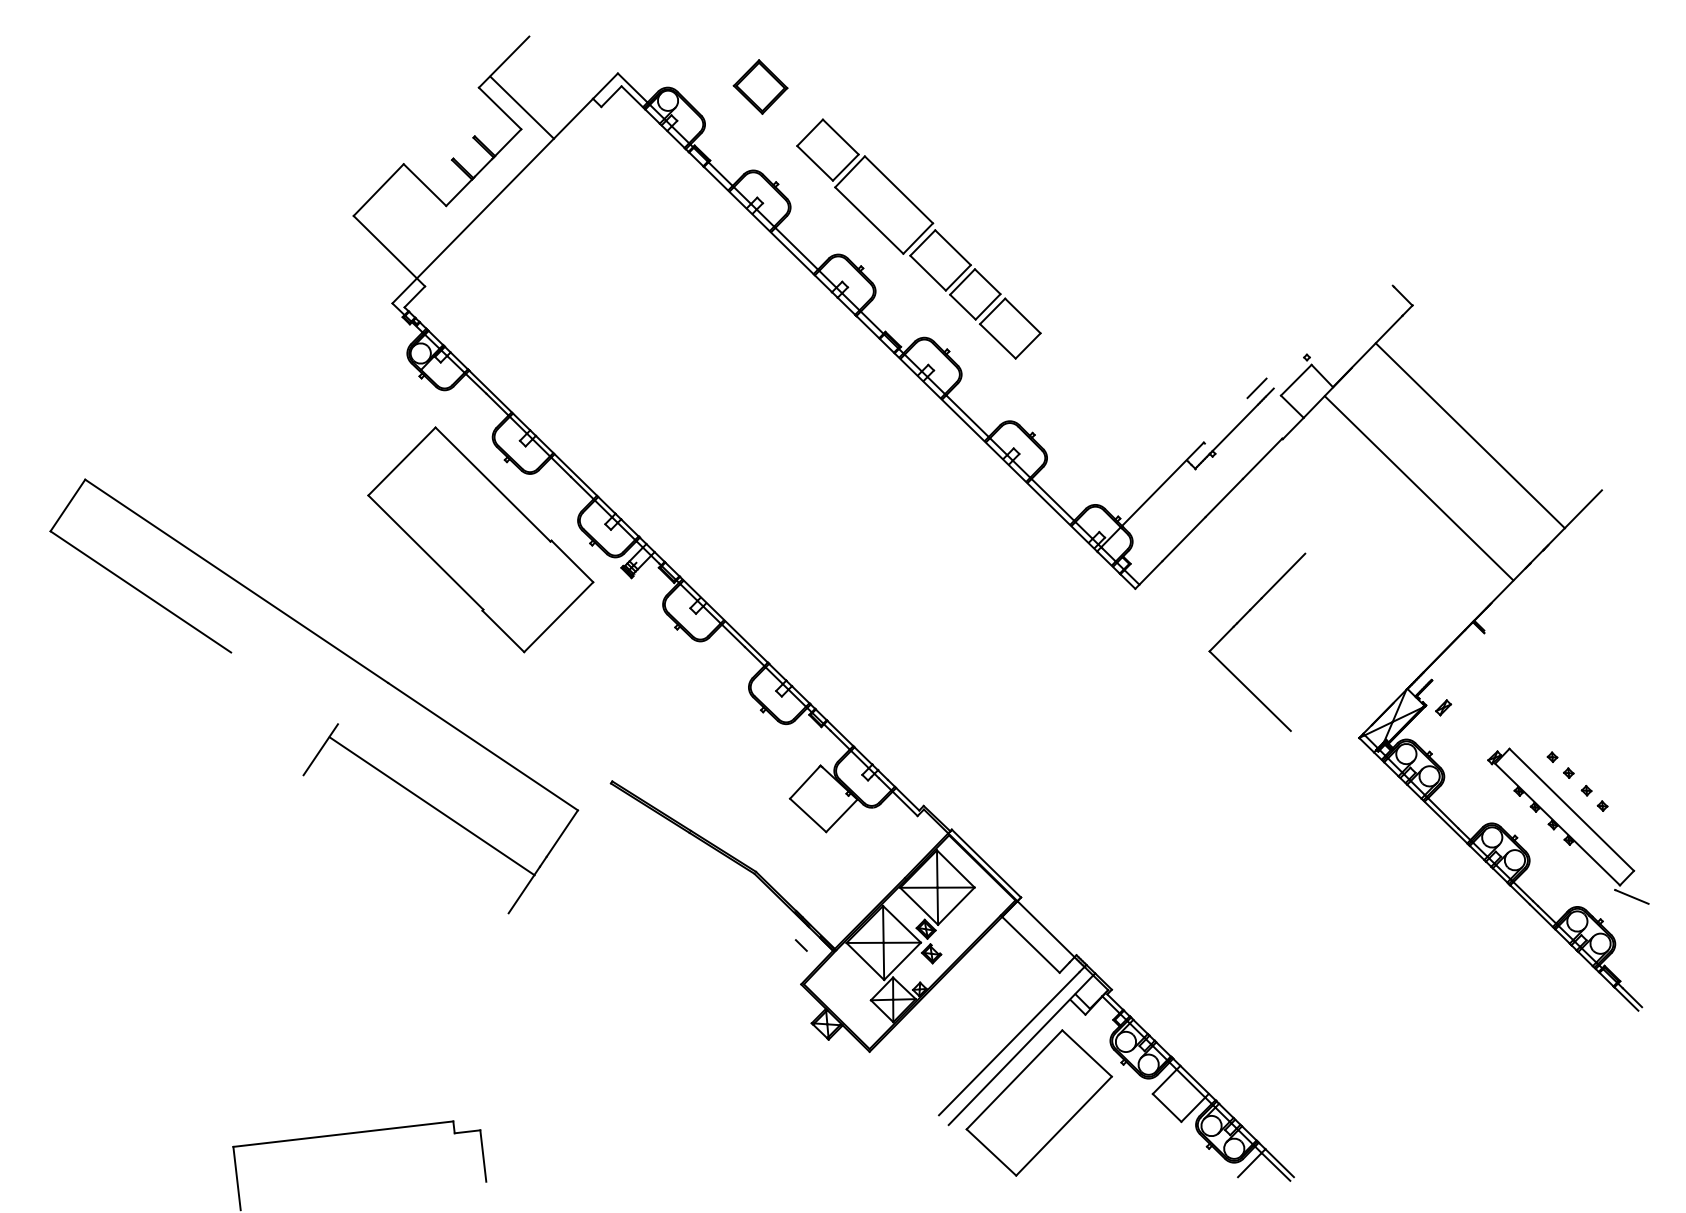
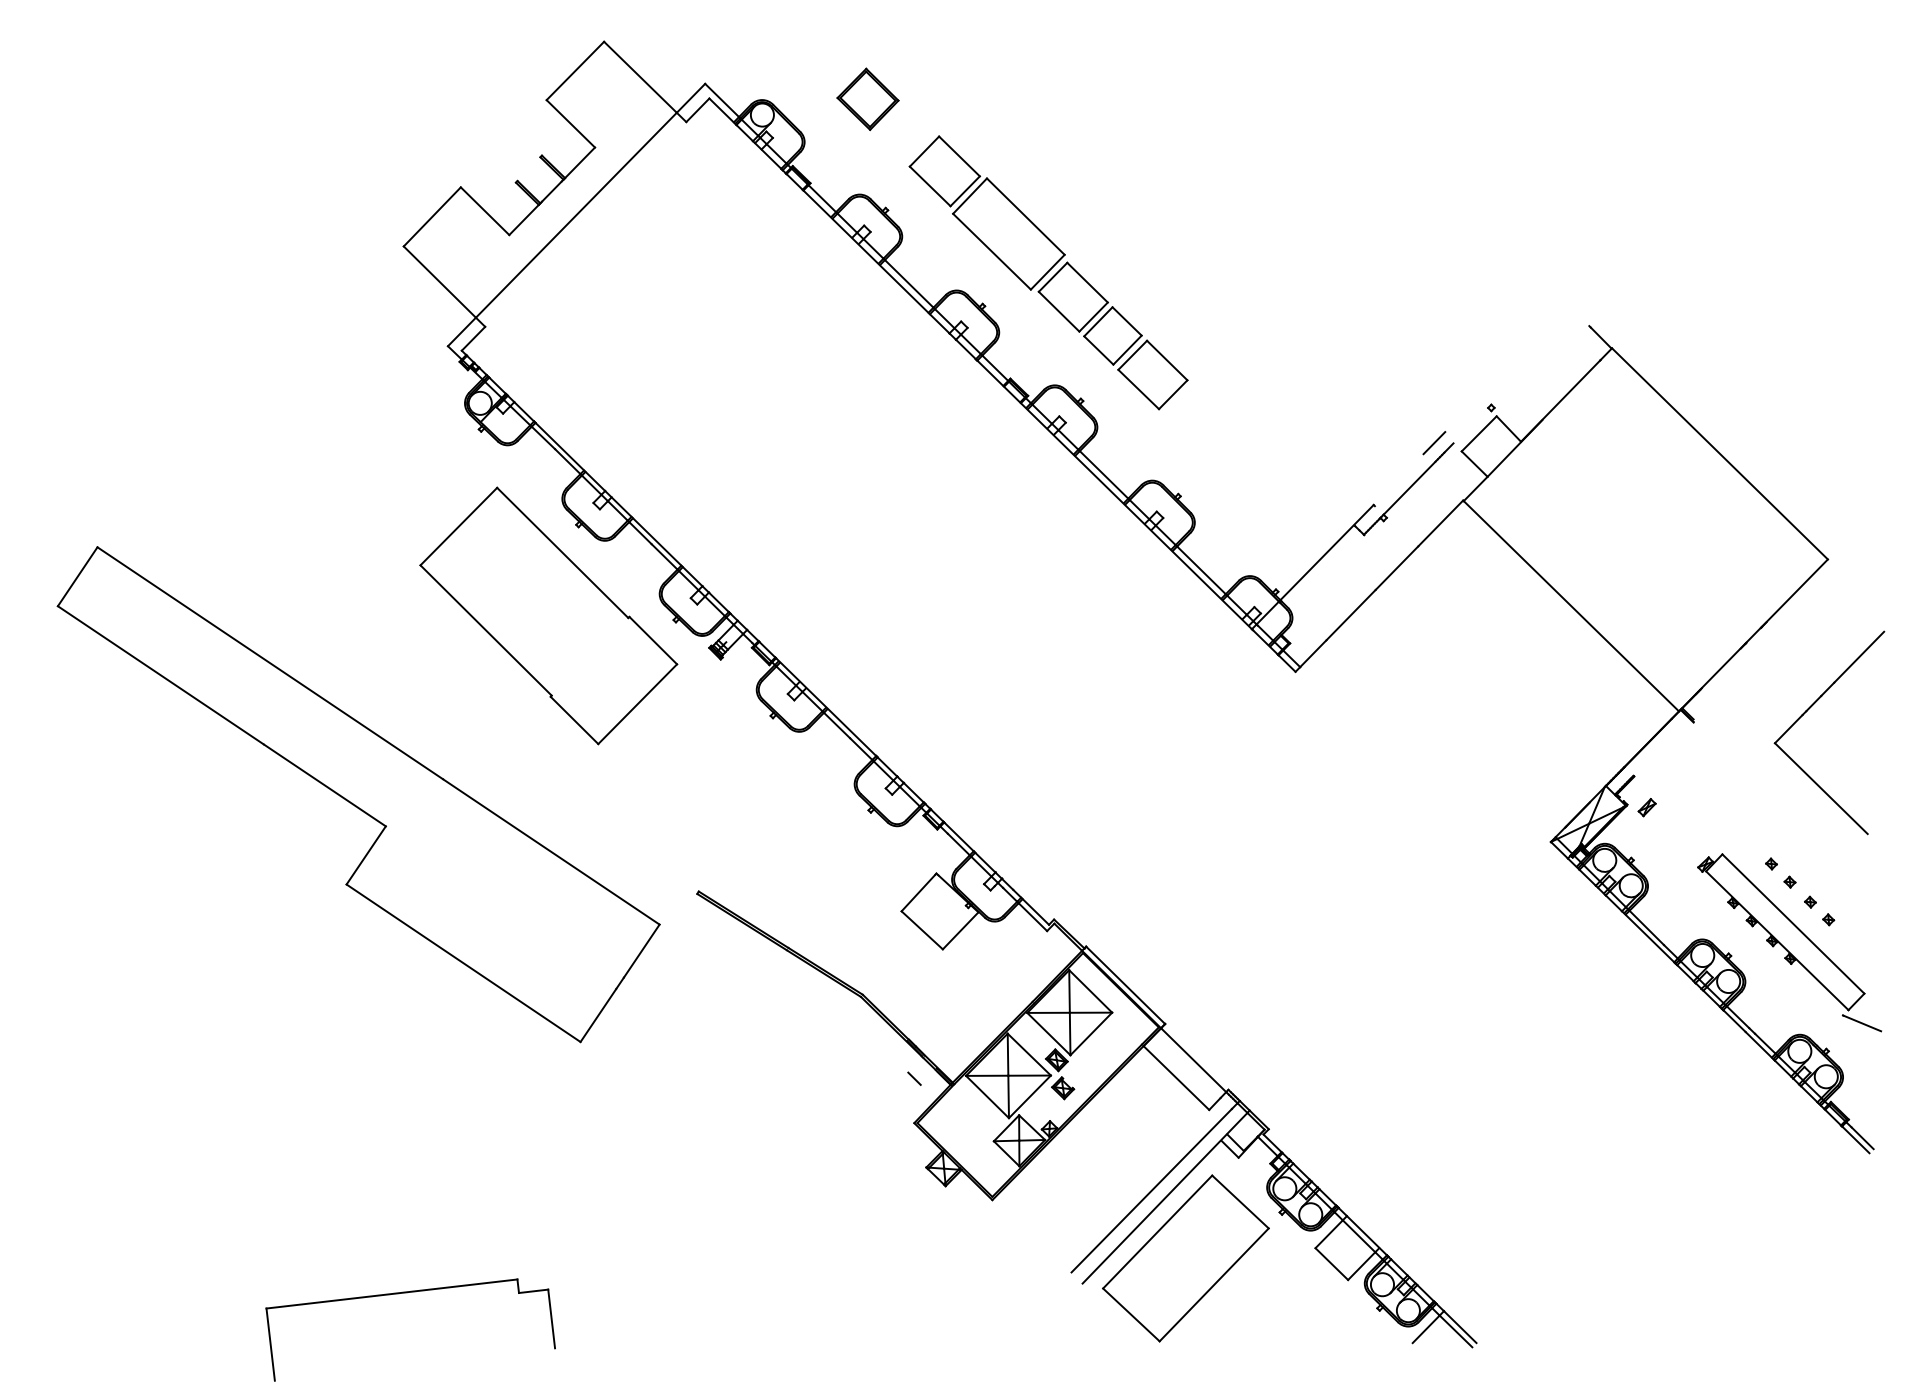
line: (522, 107) -> (640, 77), moved
line: (1469, 435) -> (1718, 453), moved
line: (1418, 488) -> (1570, 606), moved
part: (1239, 622) -> (1809, 710), moved
line: (284, 688) -> (324, 785), added
line: (431, 806) -> (462, 963), moved

